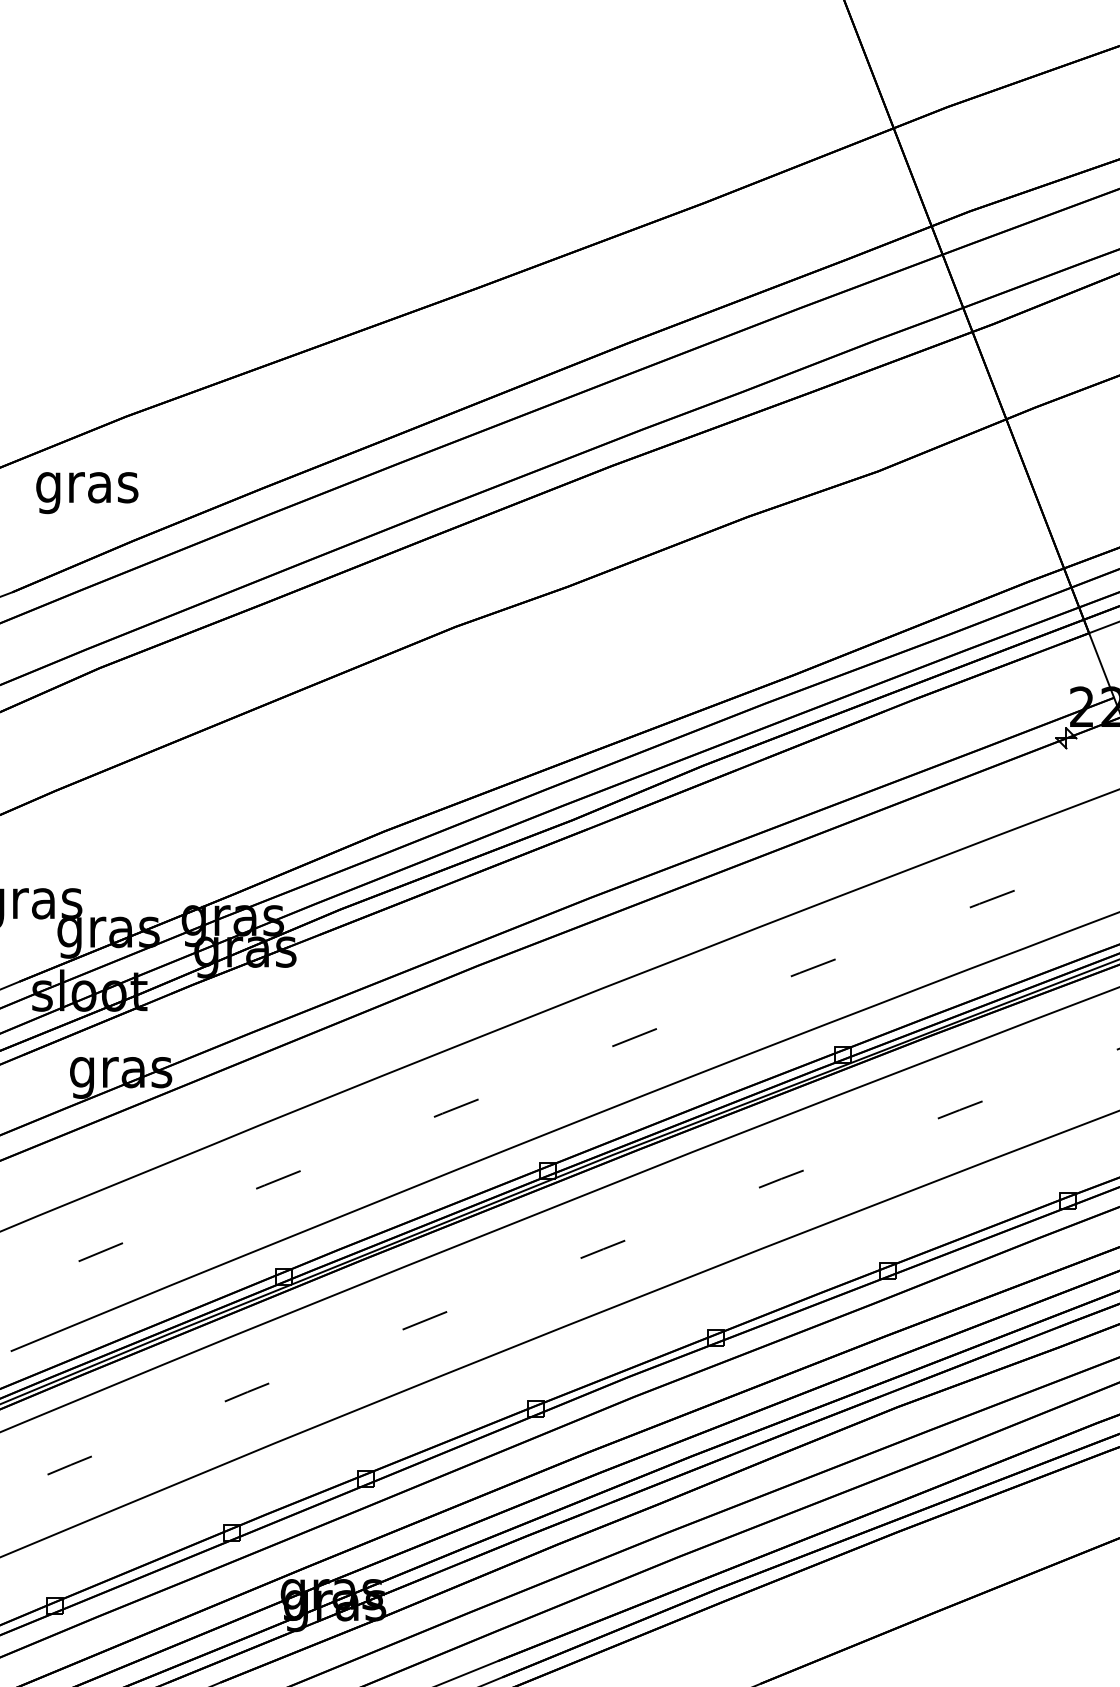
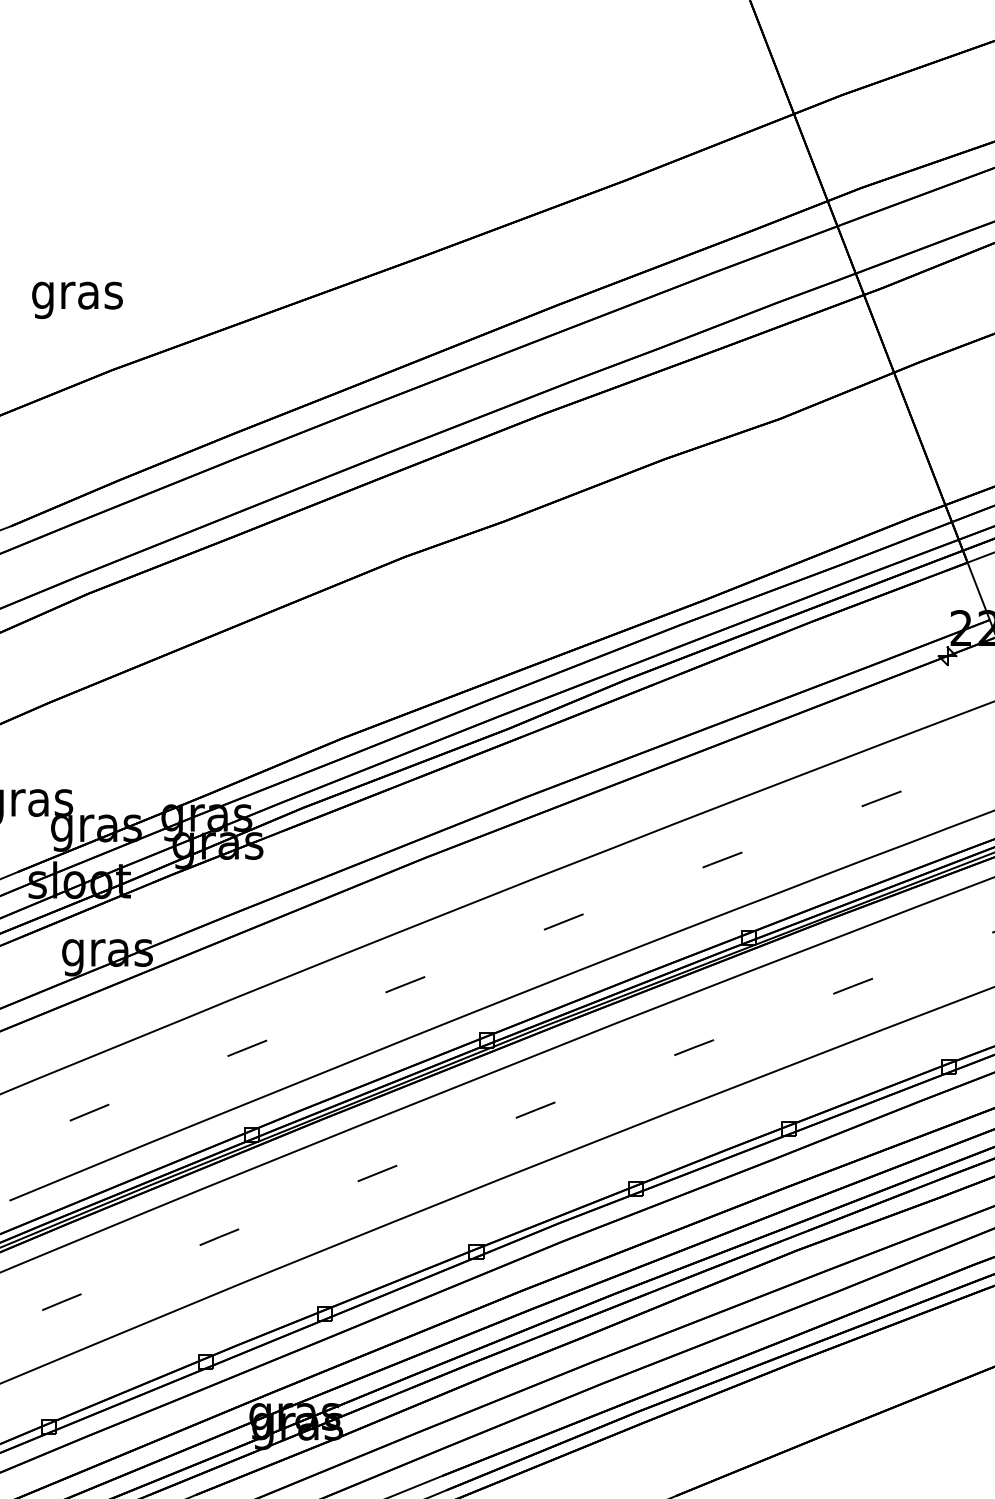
text: (87, 493) -> (77, 300), moved

